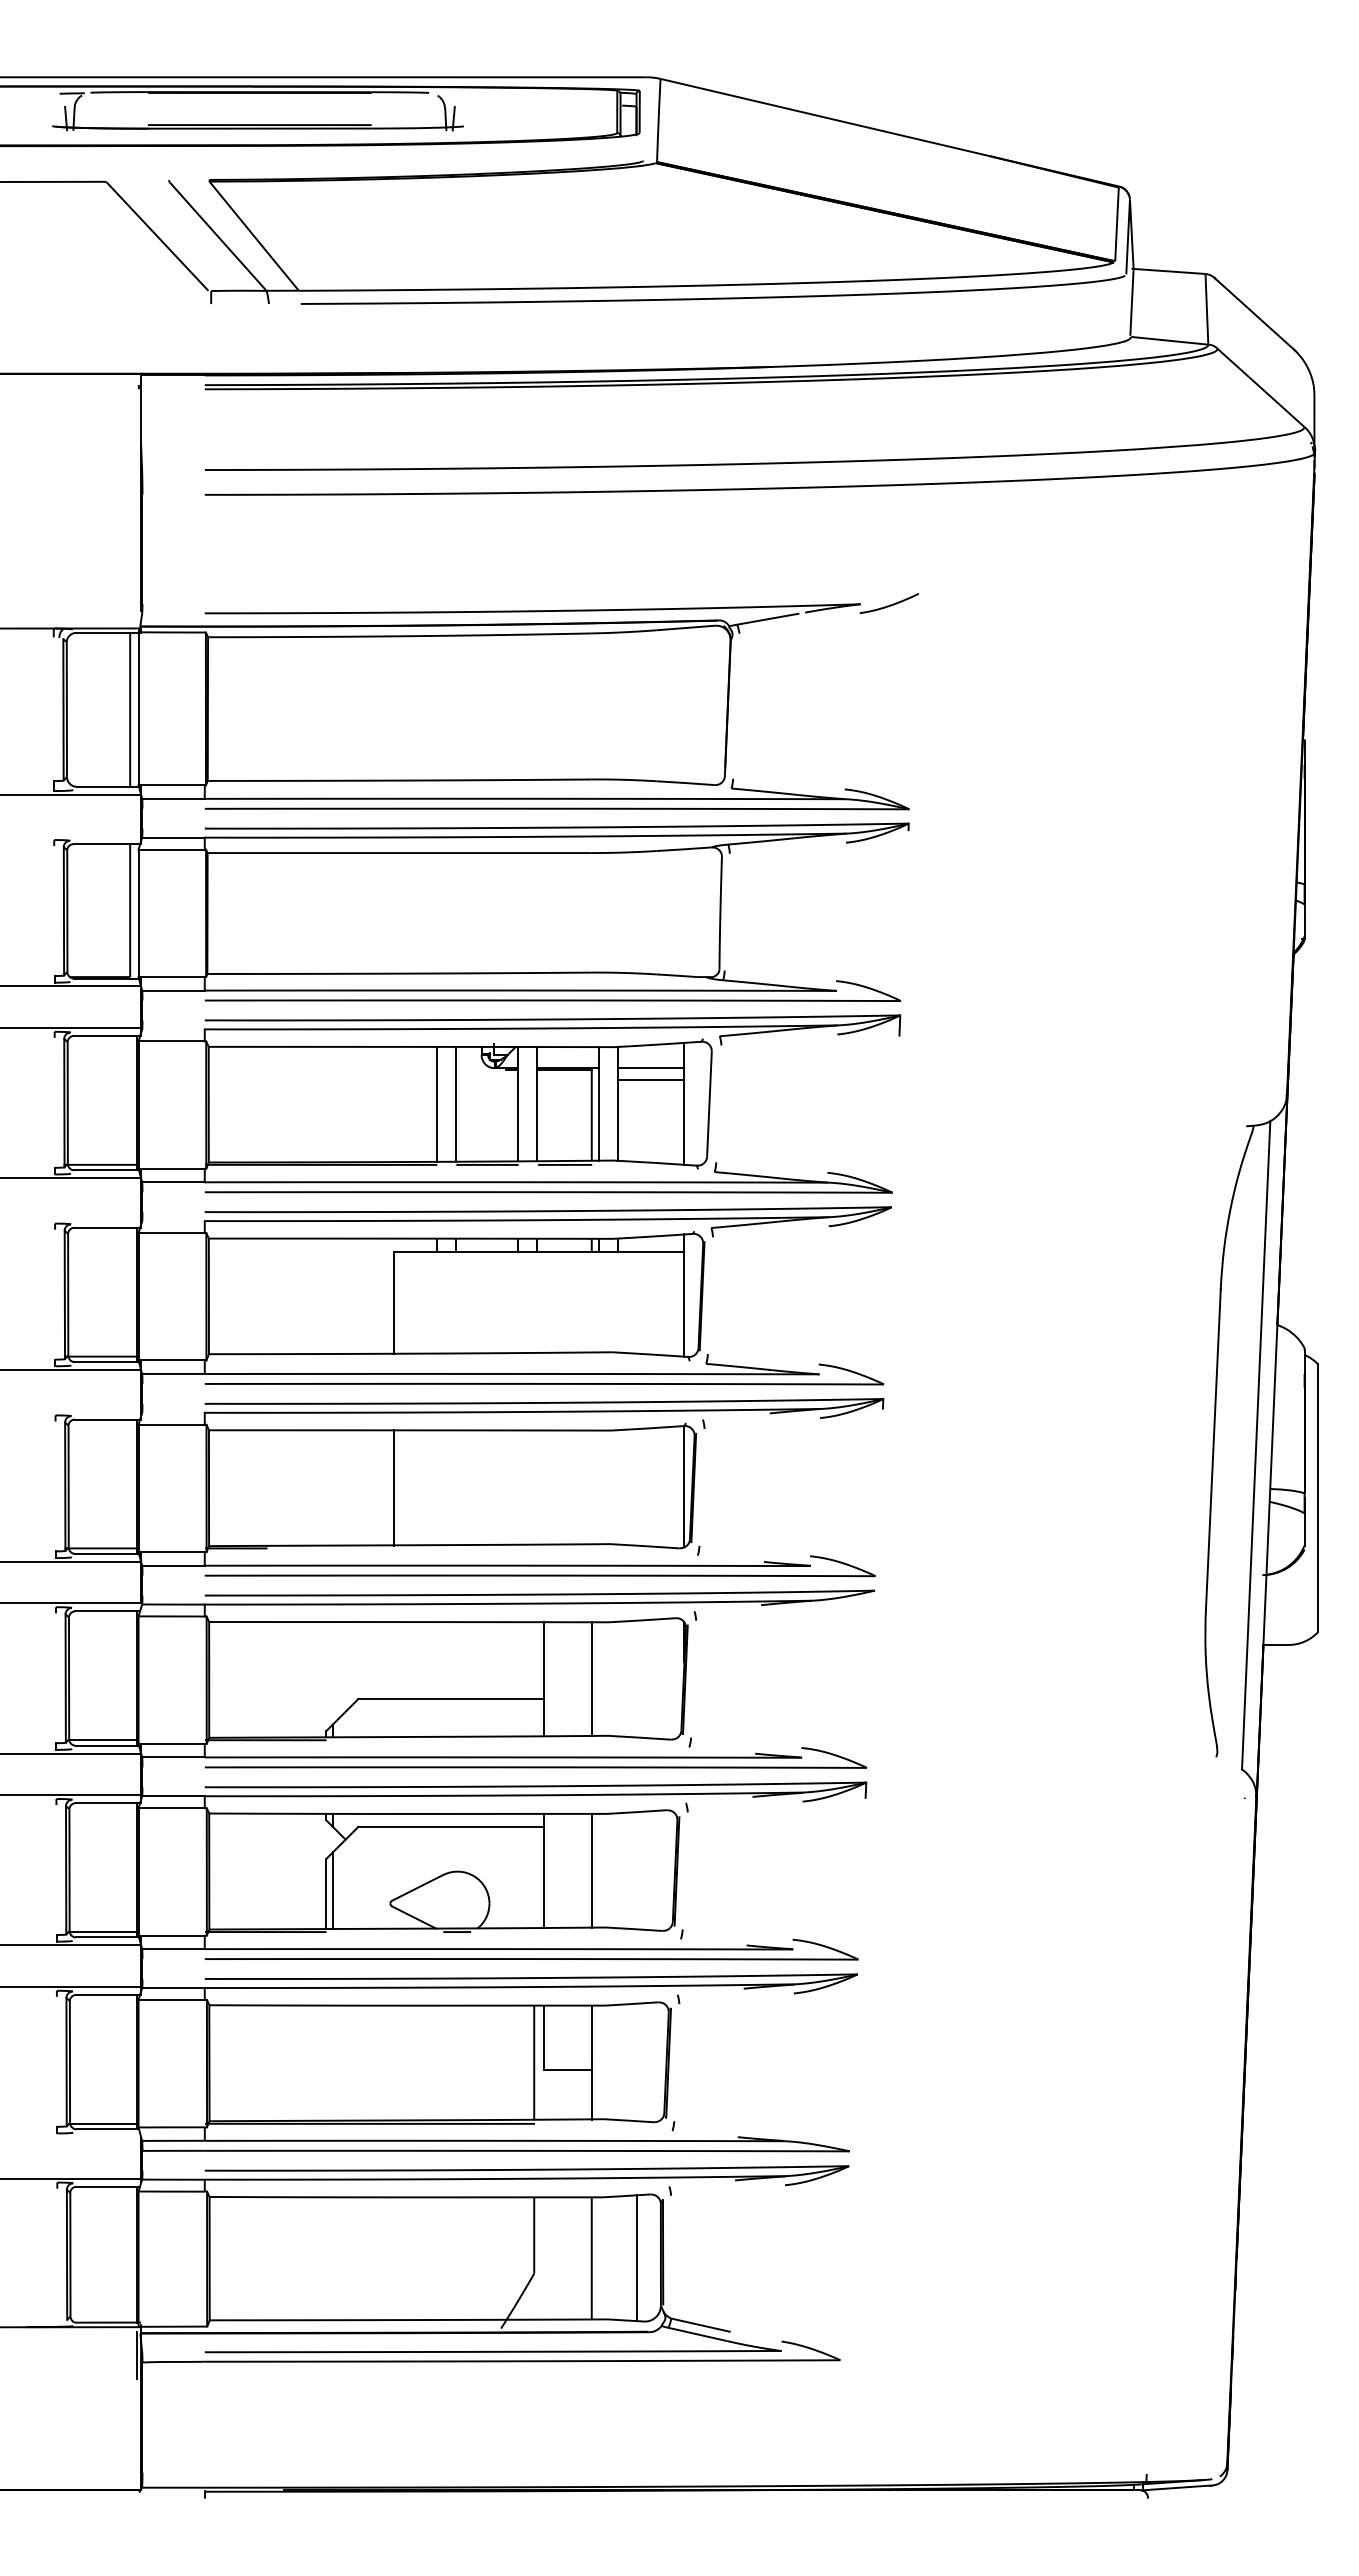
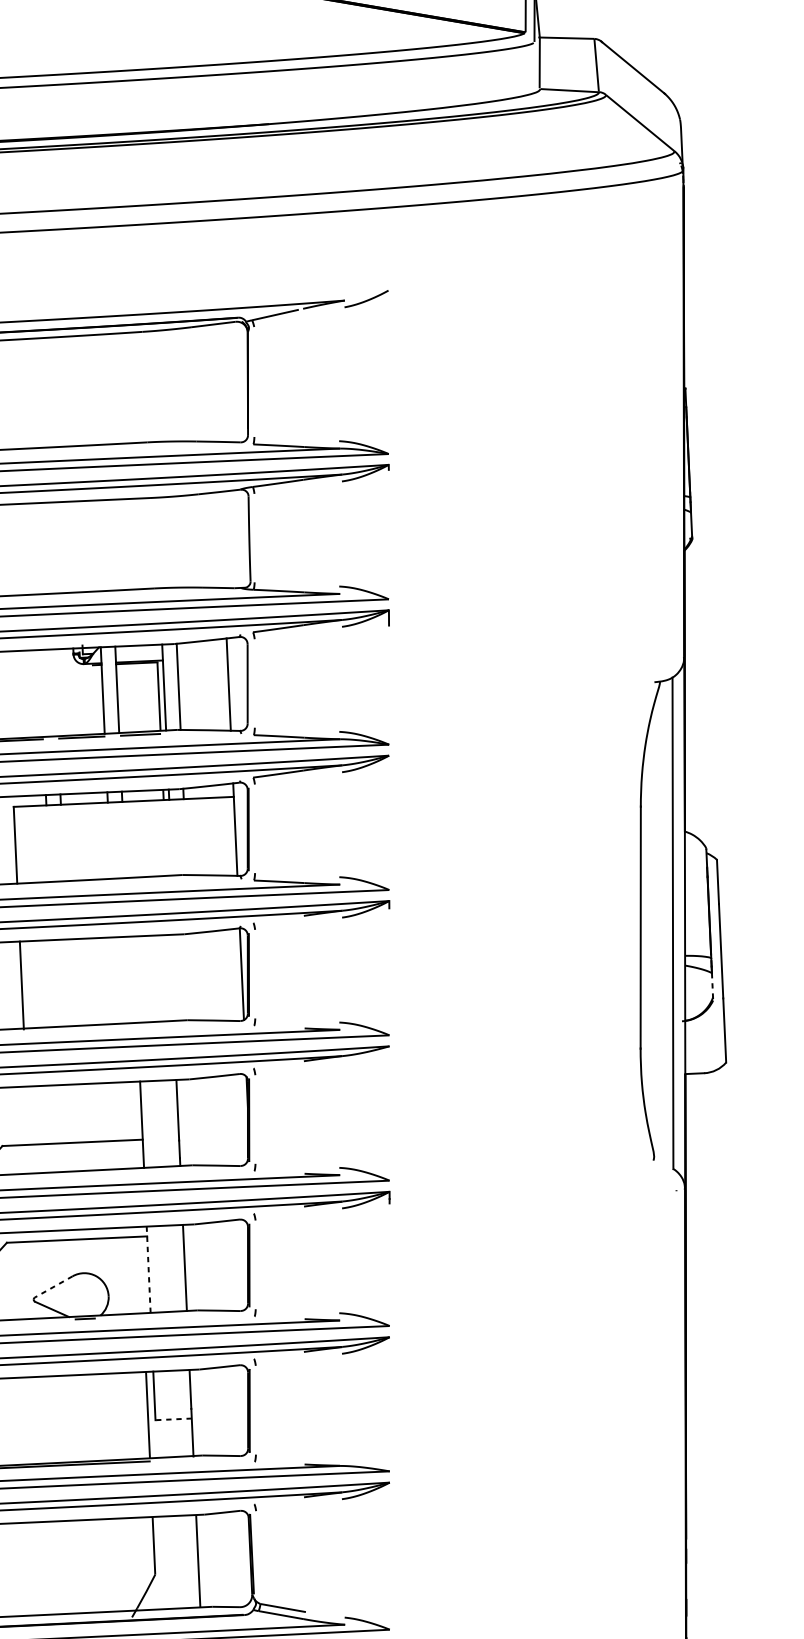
line: (651, 1068) -> (202, 658), removed
line: (651, 1080) -> (202, 668), removed
line: (436, 1103) -> (41, 692), removed
line: (455, 1103) -> (55, 692), removed
line: (1304, 1529) -> (712, 985), solid -> dashed
line: (543, 1870) -> (148, 1269), solid -> dashed
line: (417, 1887) -> (53, 1286), solid -> dashed
line: (567, 2069) -> (173, 1419), solid -> dashed
line: (636, 2258) -> (232, 1559), removed

